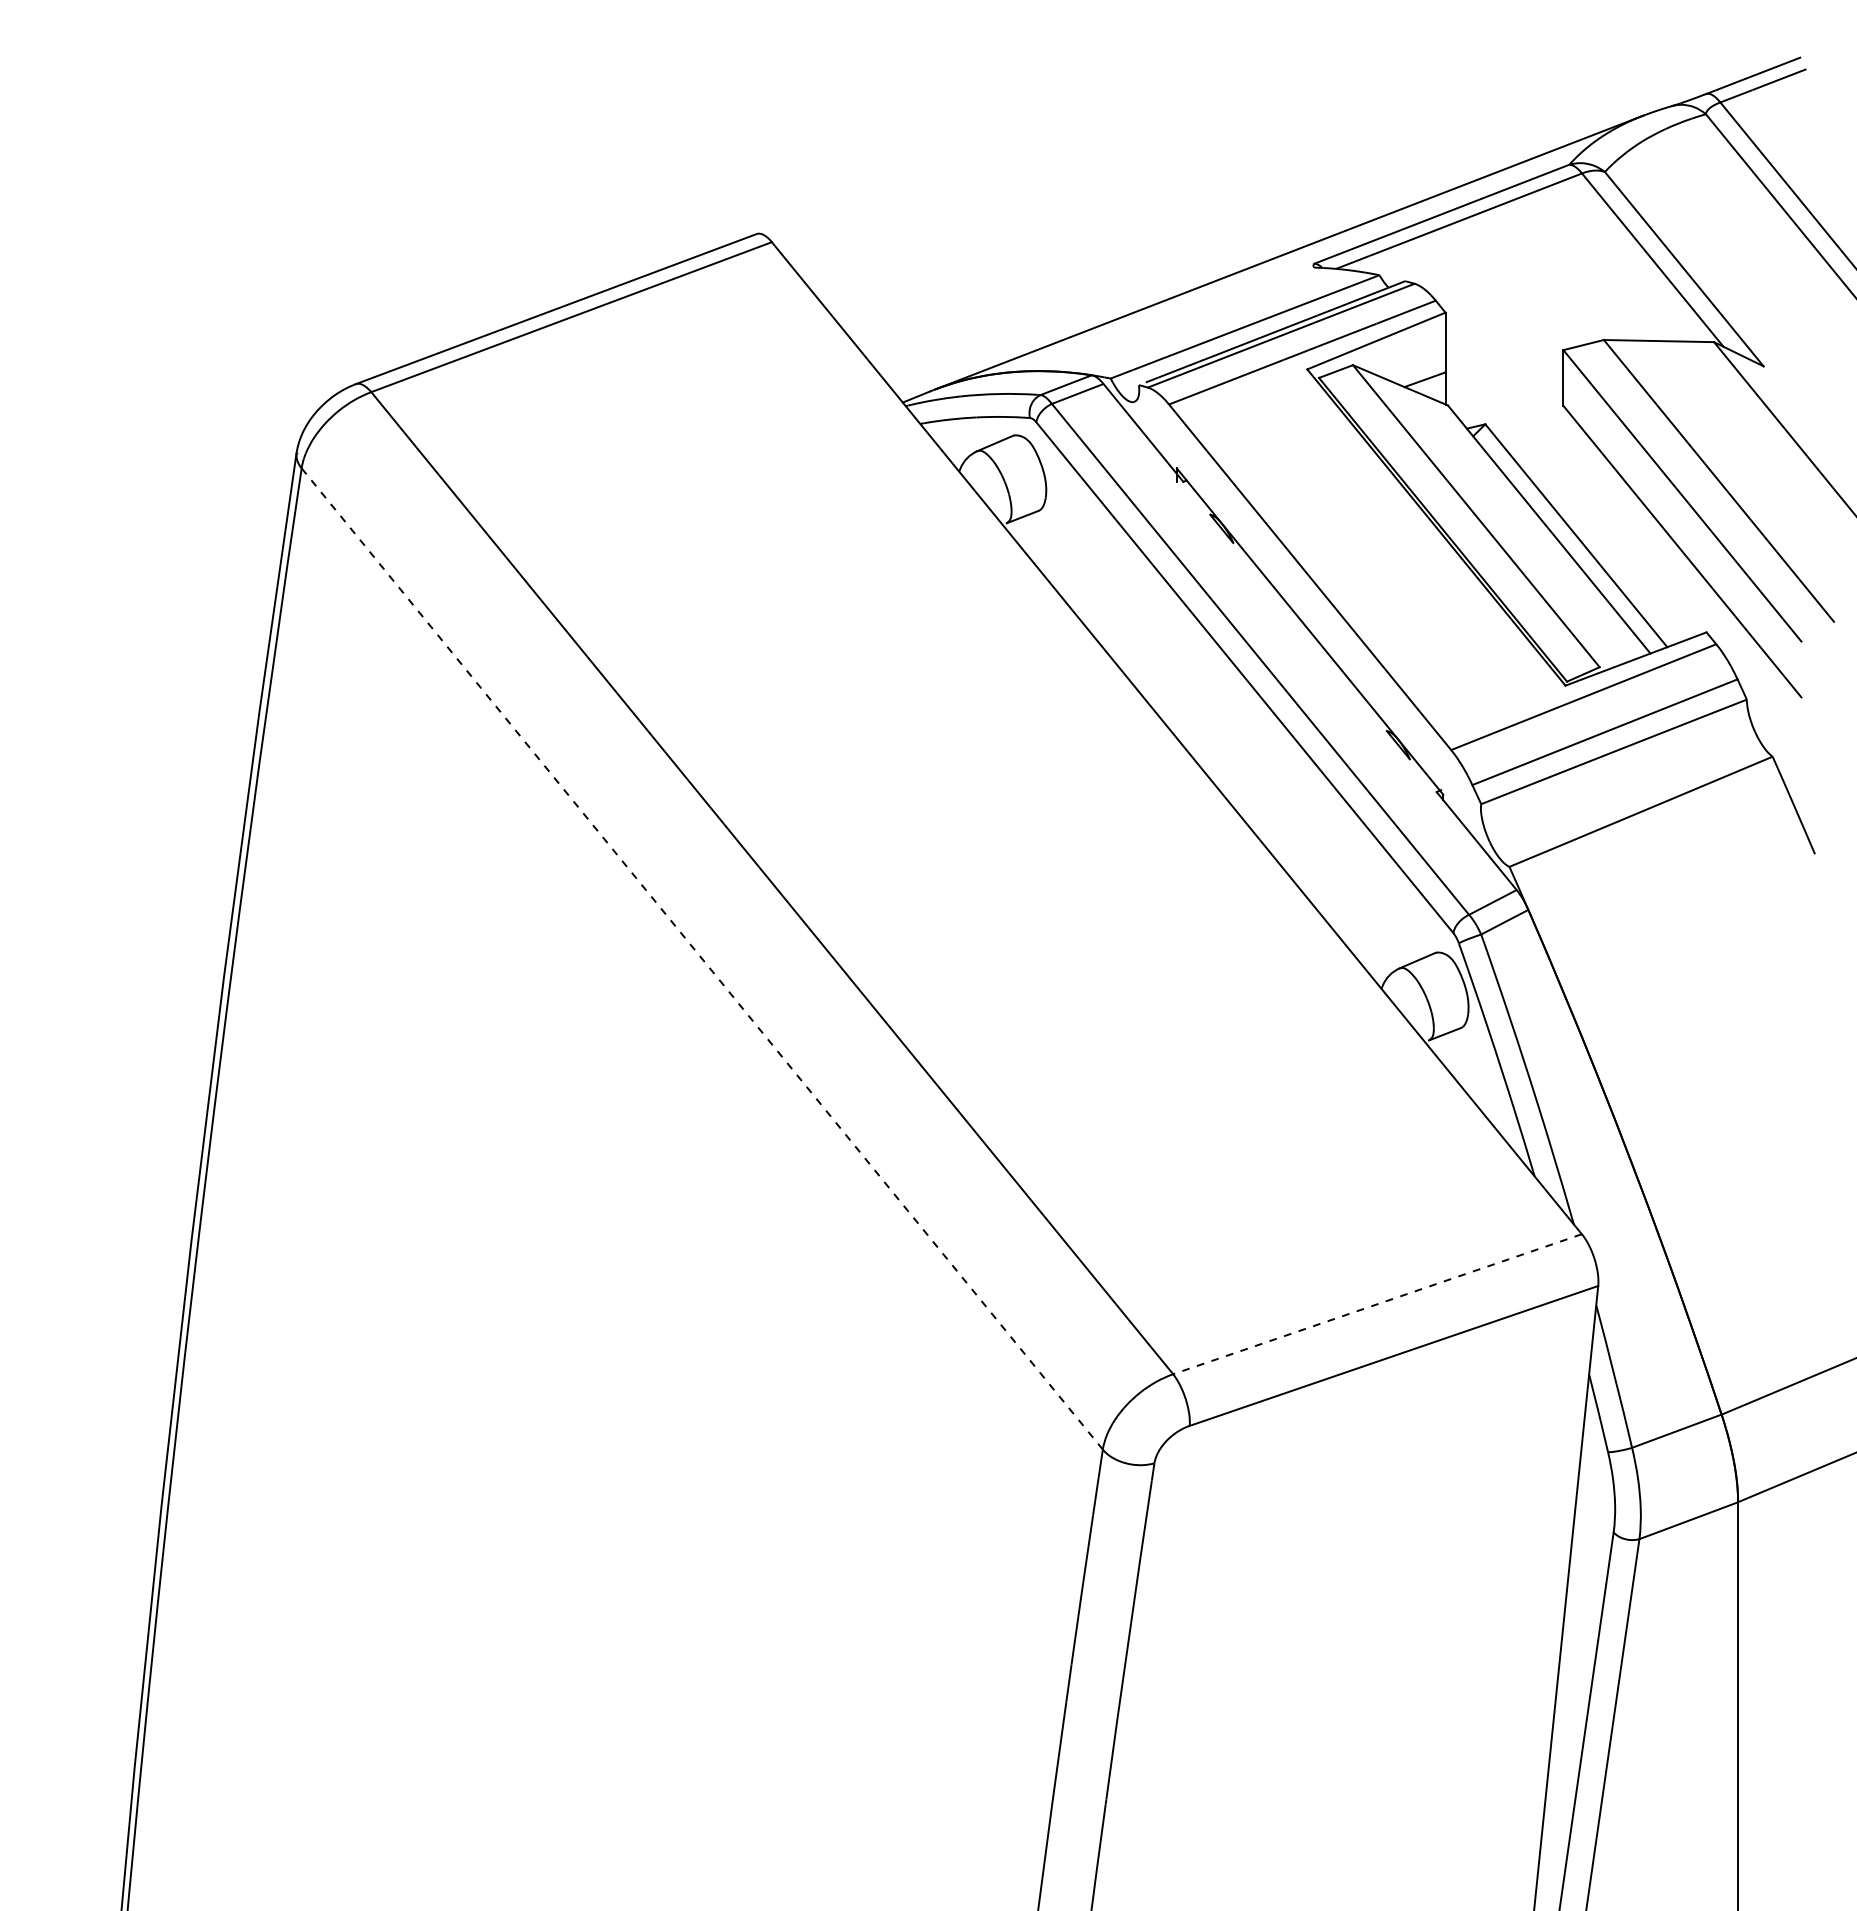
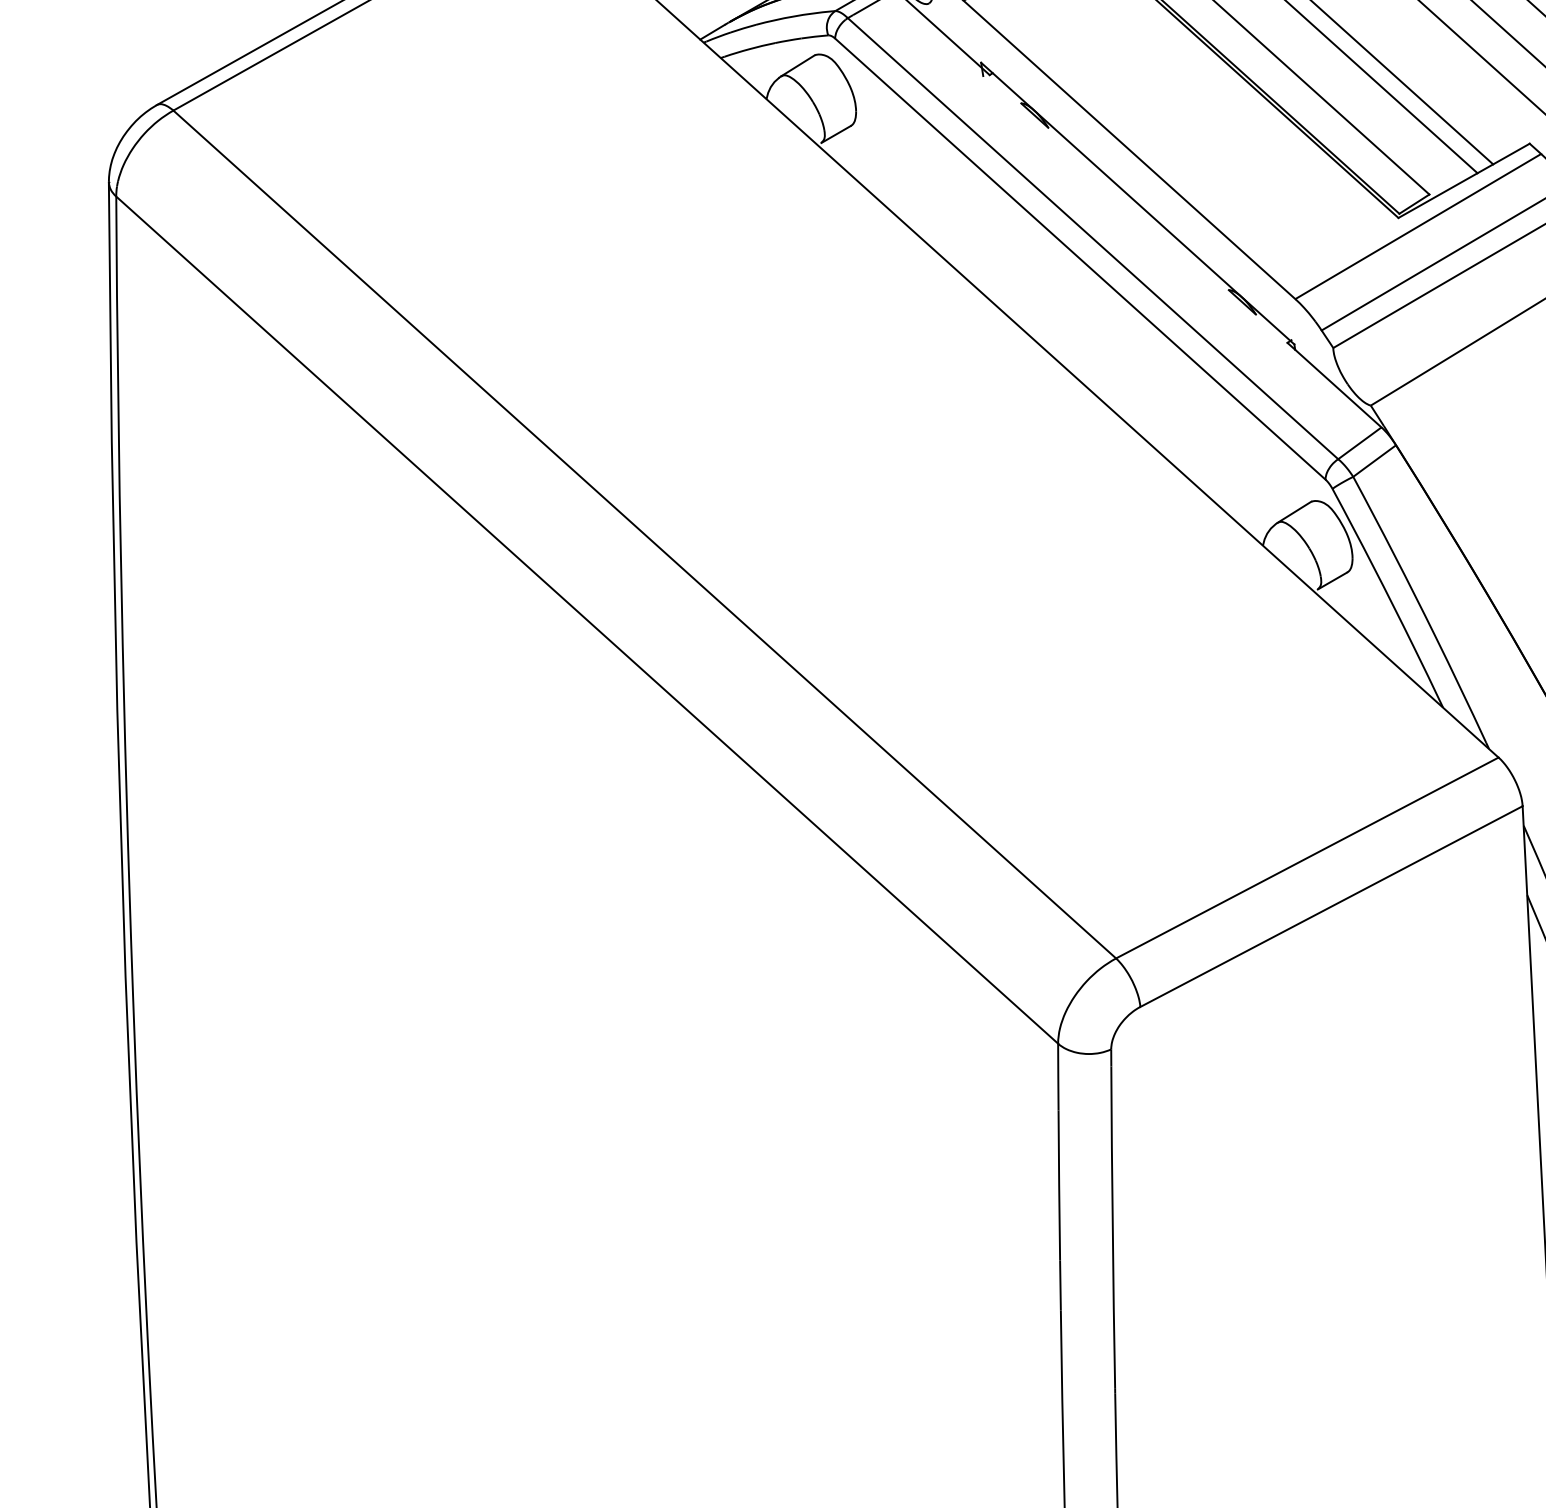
line: (702, 959) -> (587, 620), dashed -> solid
line: (1377, 1304) -> (1307, 858), dashed -> solid

